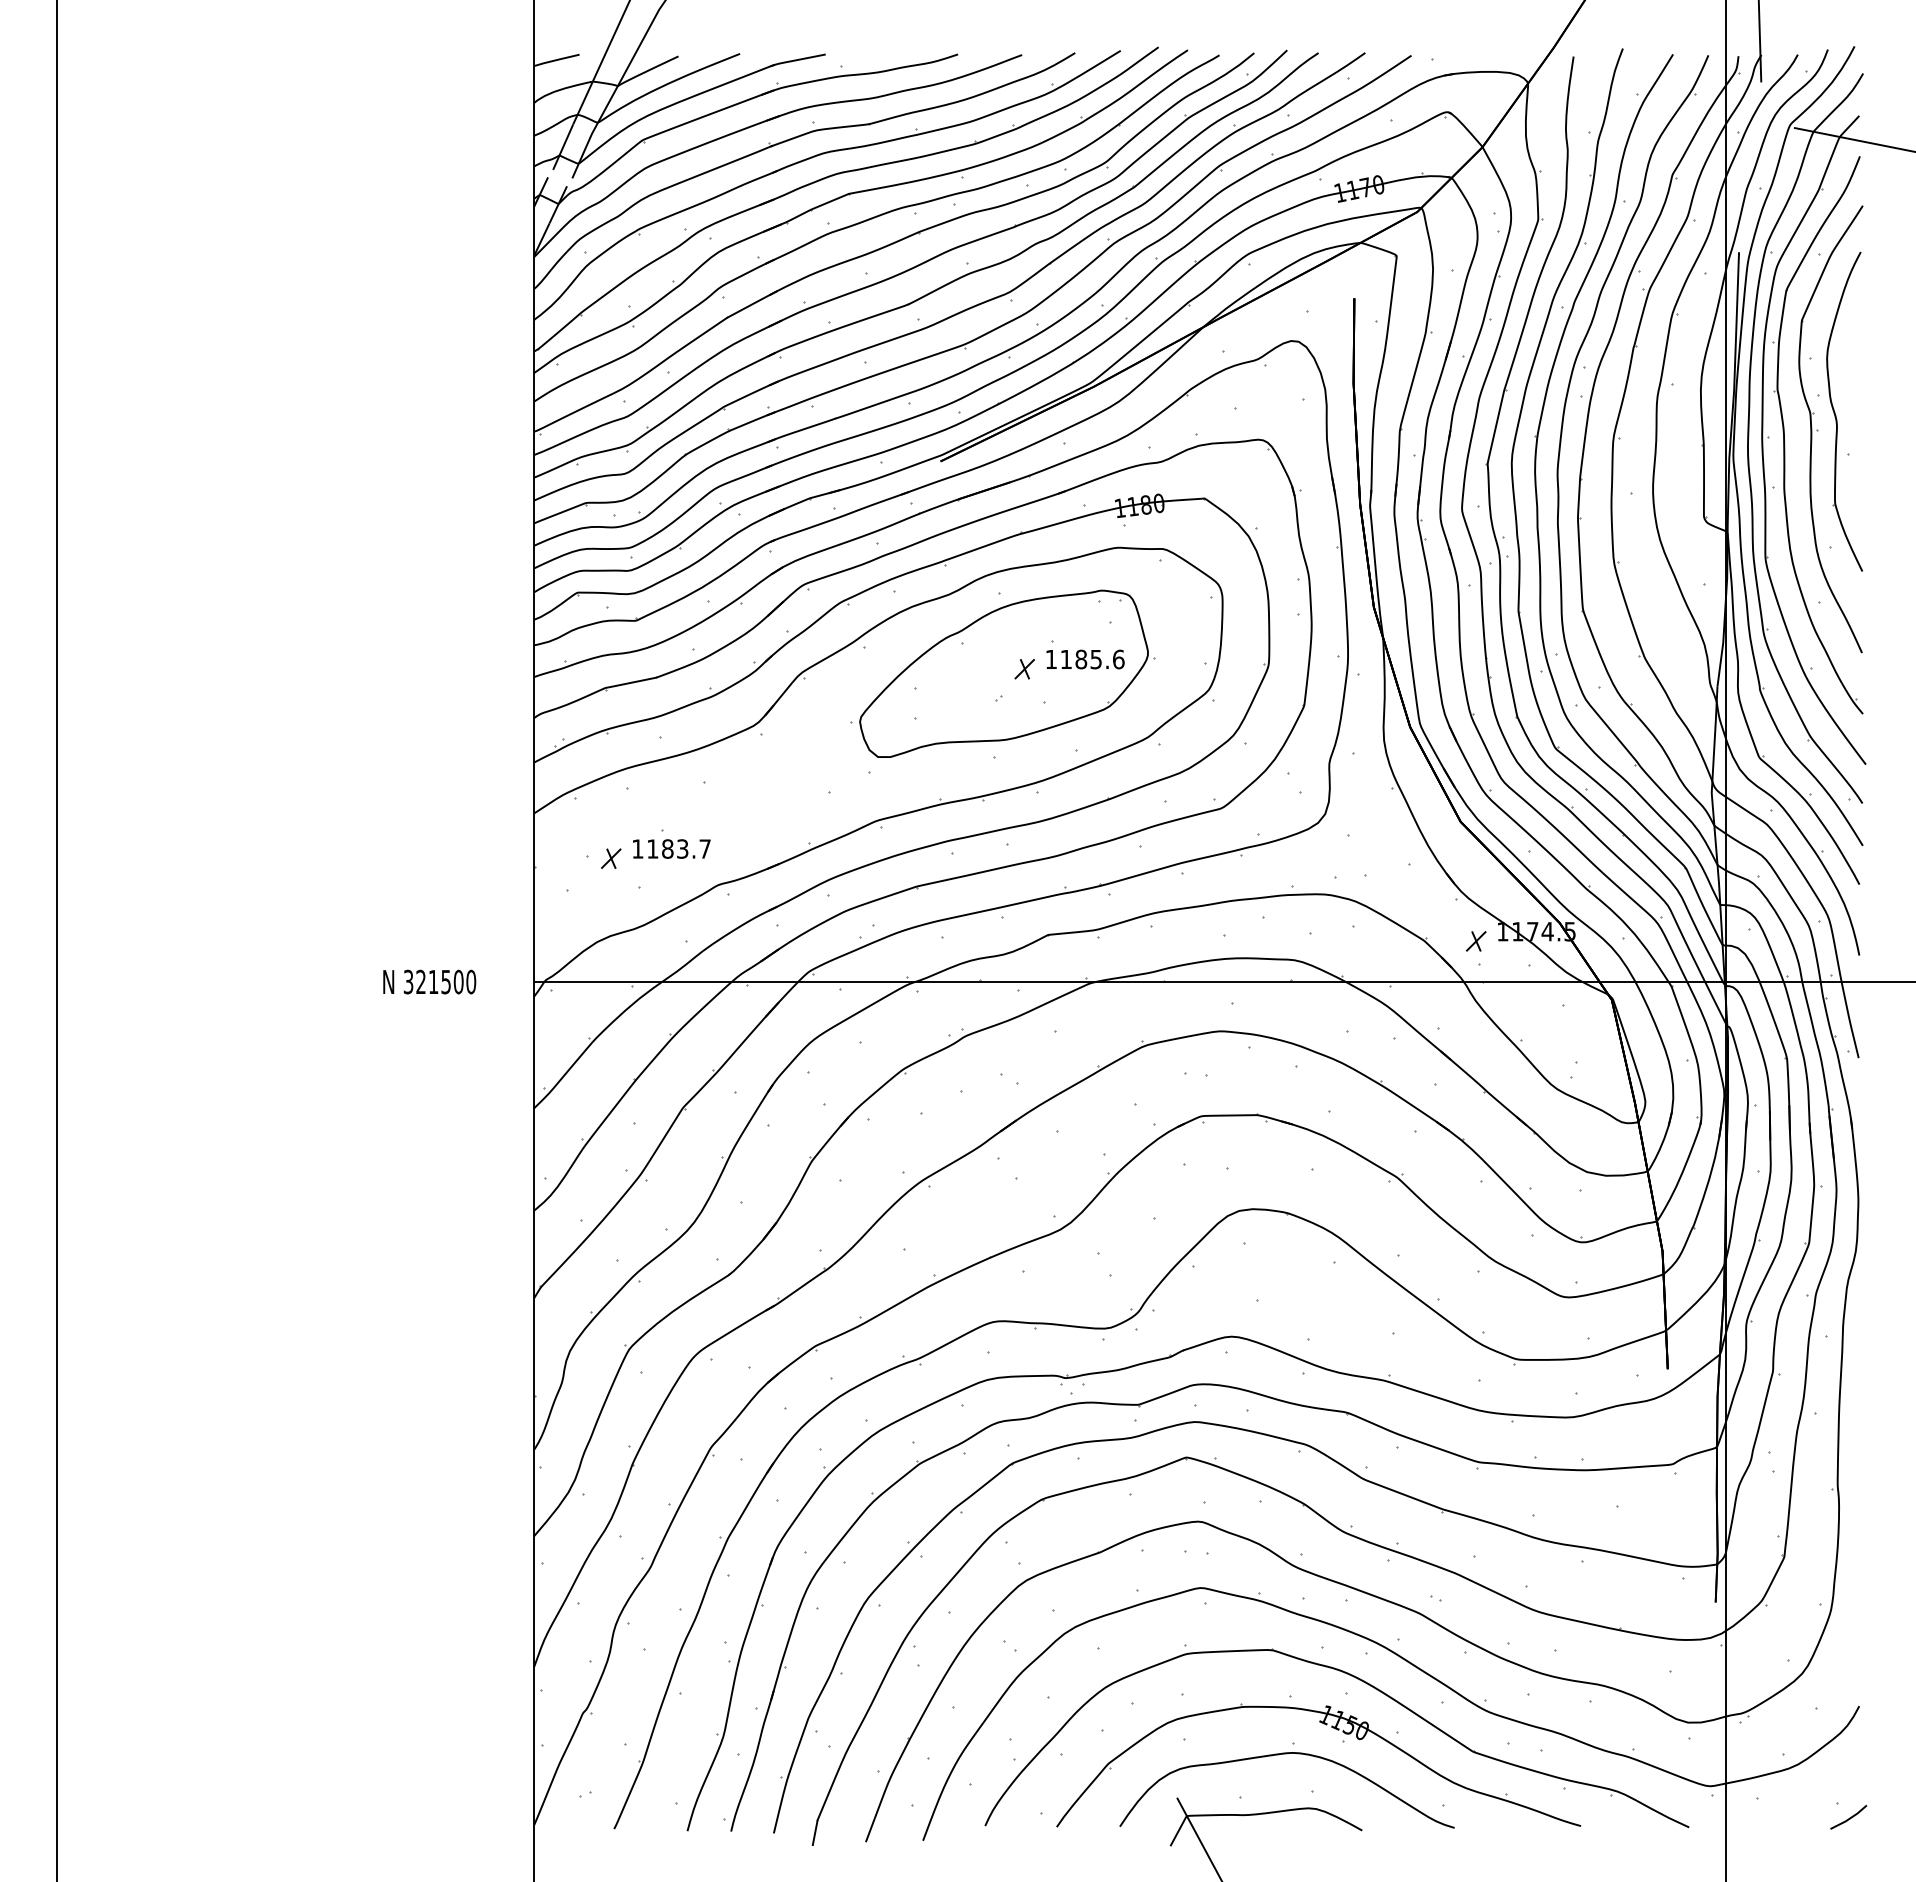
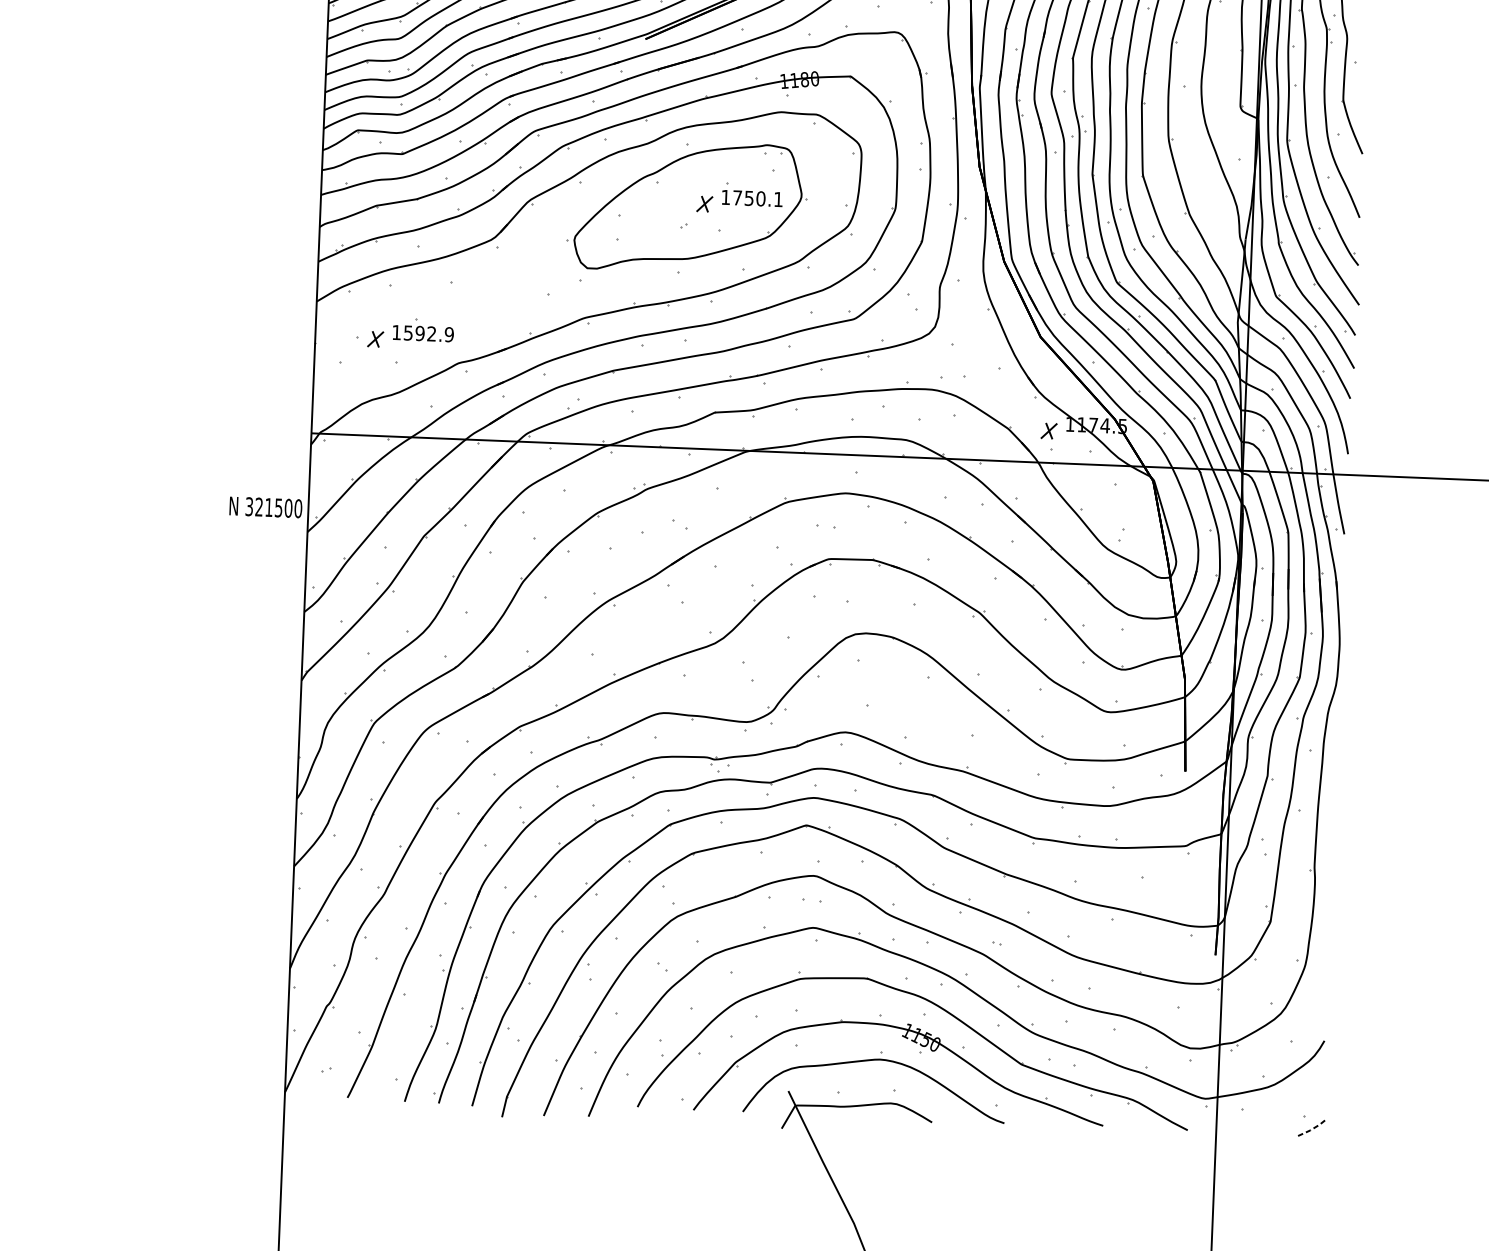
text: (1092, 659) -> (758, 198), 1185.6 -> 1750.1
text: (678, 848) -> (428, 333), 1183.7 -> 1592.9
text: (429, 981) -> (265, 506), moved
line: (1849, 1818) -> (1313, 1128), solid -> dashed

